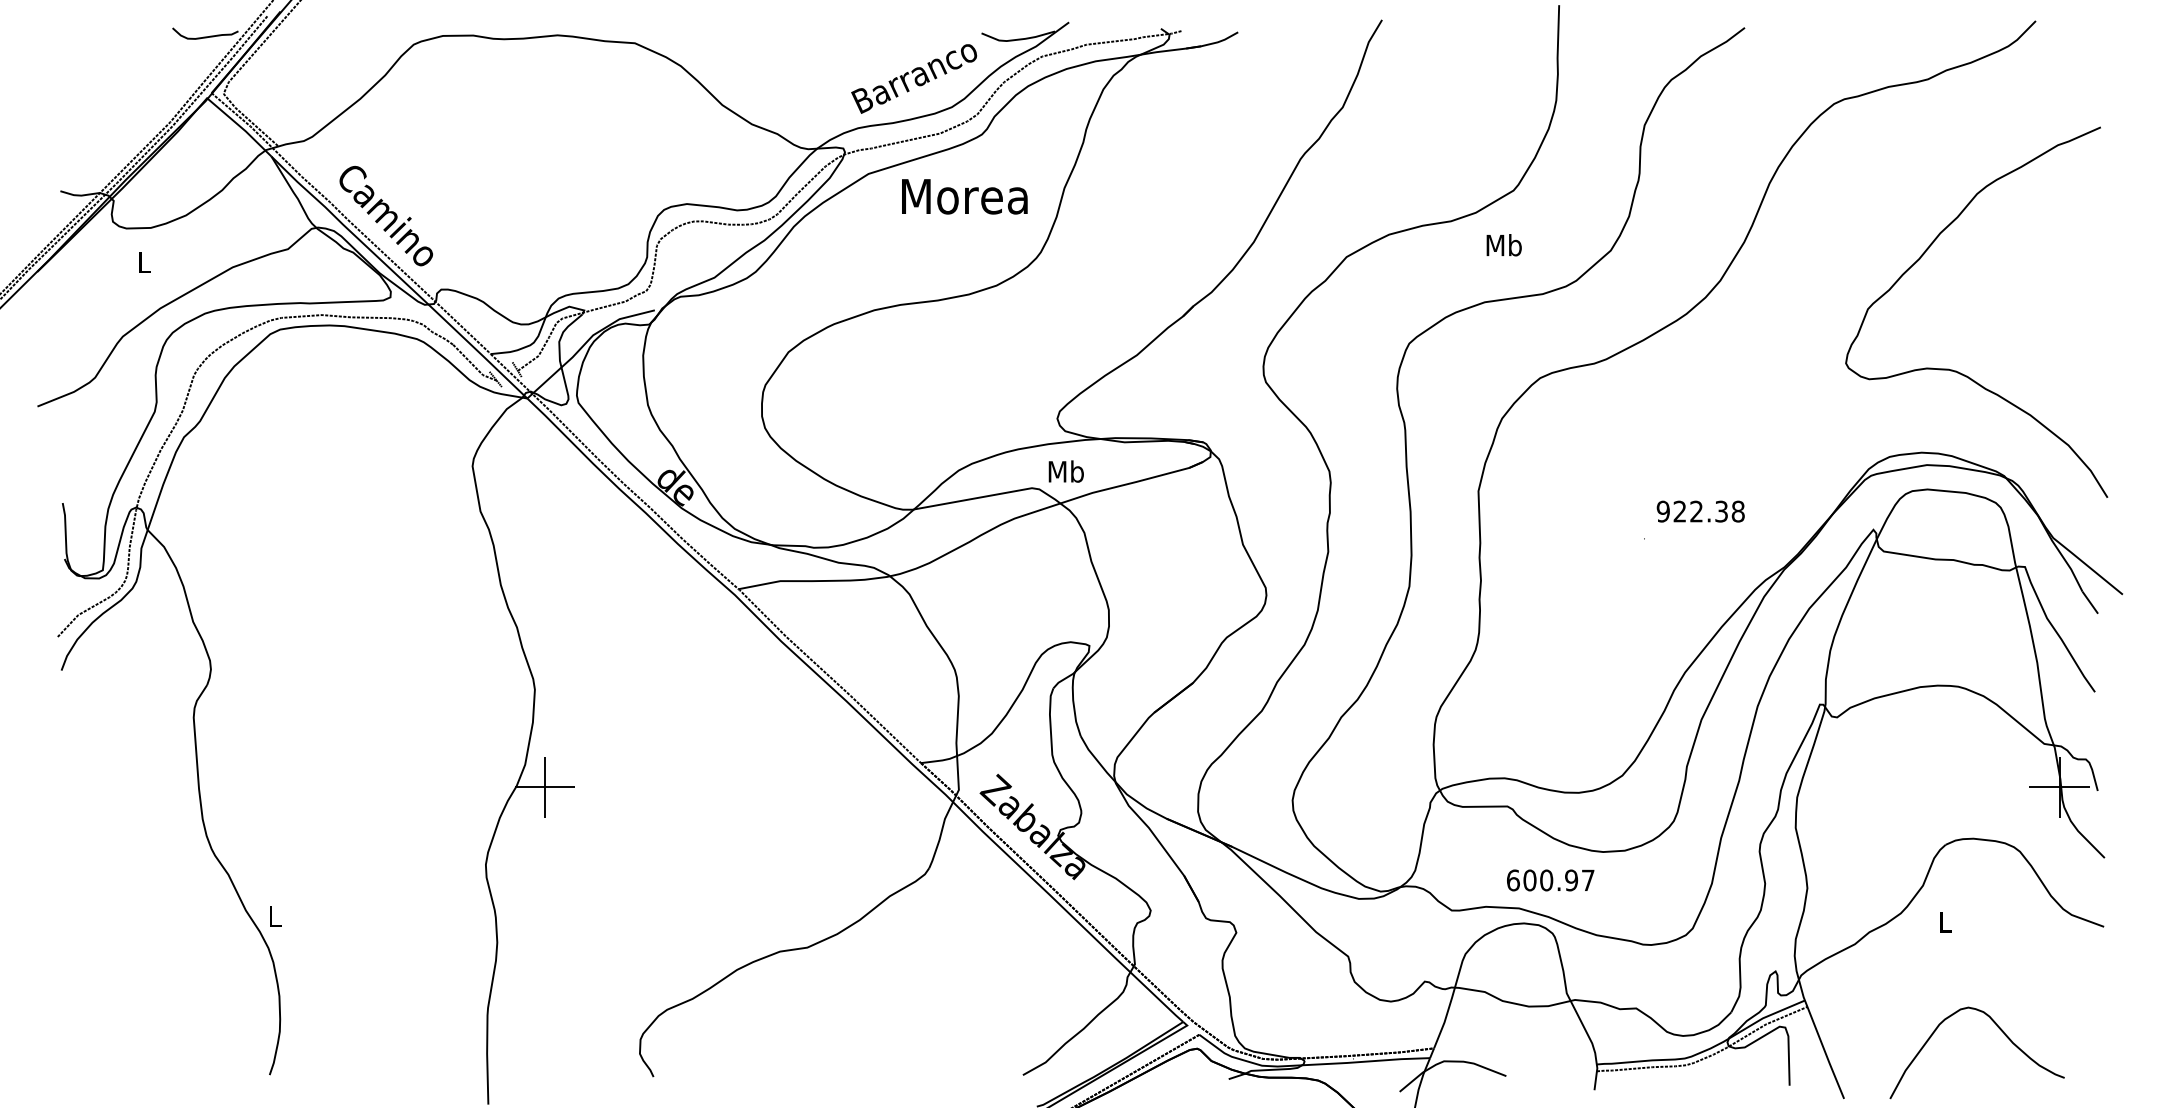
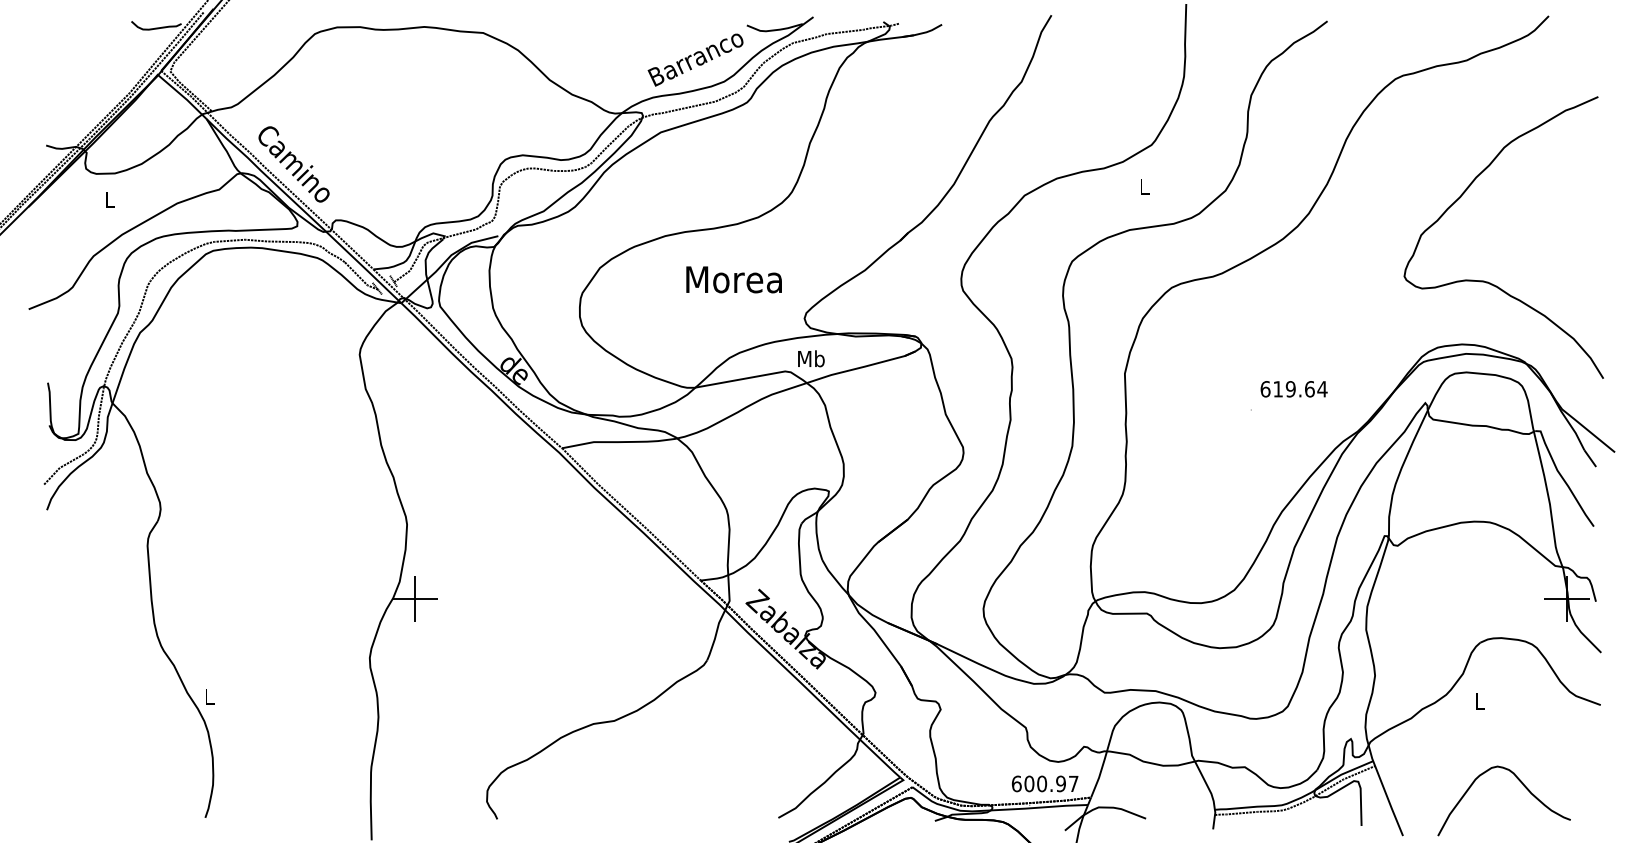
text: (964, 196) -> (733, 279), moved
text: (1503, 245) -> (1143, 186), Mb -> L
text: (1700, 511) -> (1293, 389), 922.38 -> 619.64
text: (1550, 880) -> (1045, 783), moved

